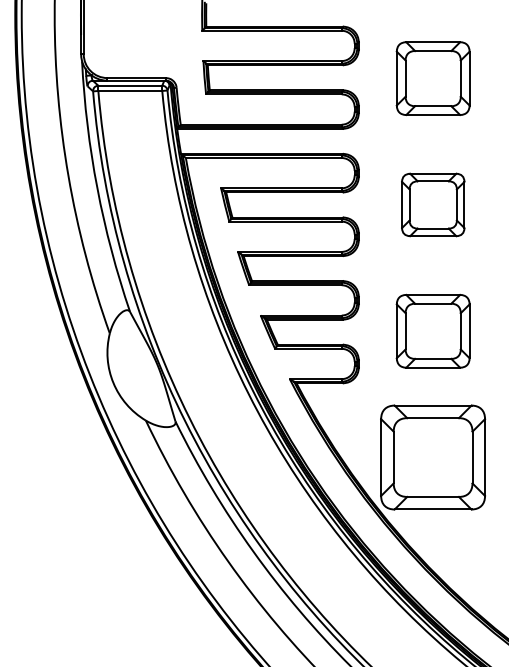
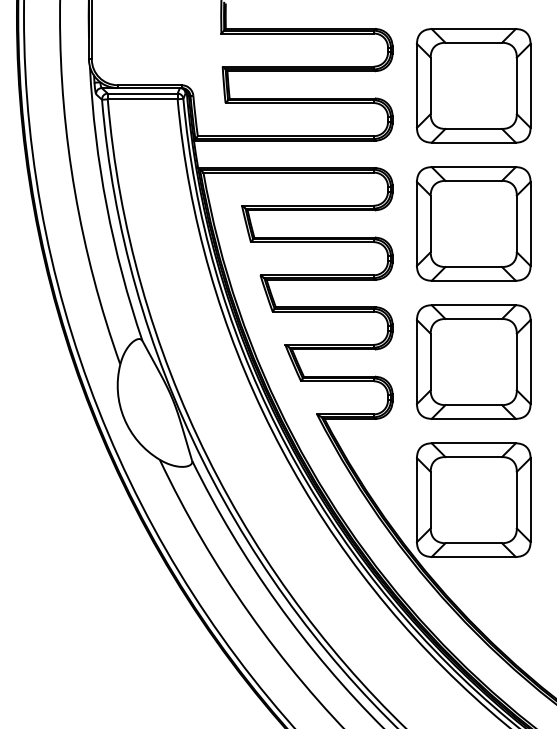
part: (433, 78) -> (474, 85), size x1.43
part: (433, 204) -> (474, 223), size x1.67
part: (433, 331) -> (474, 362), size x1.43

